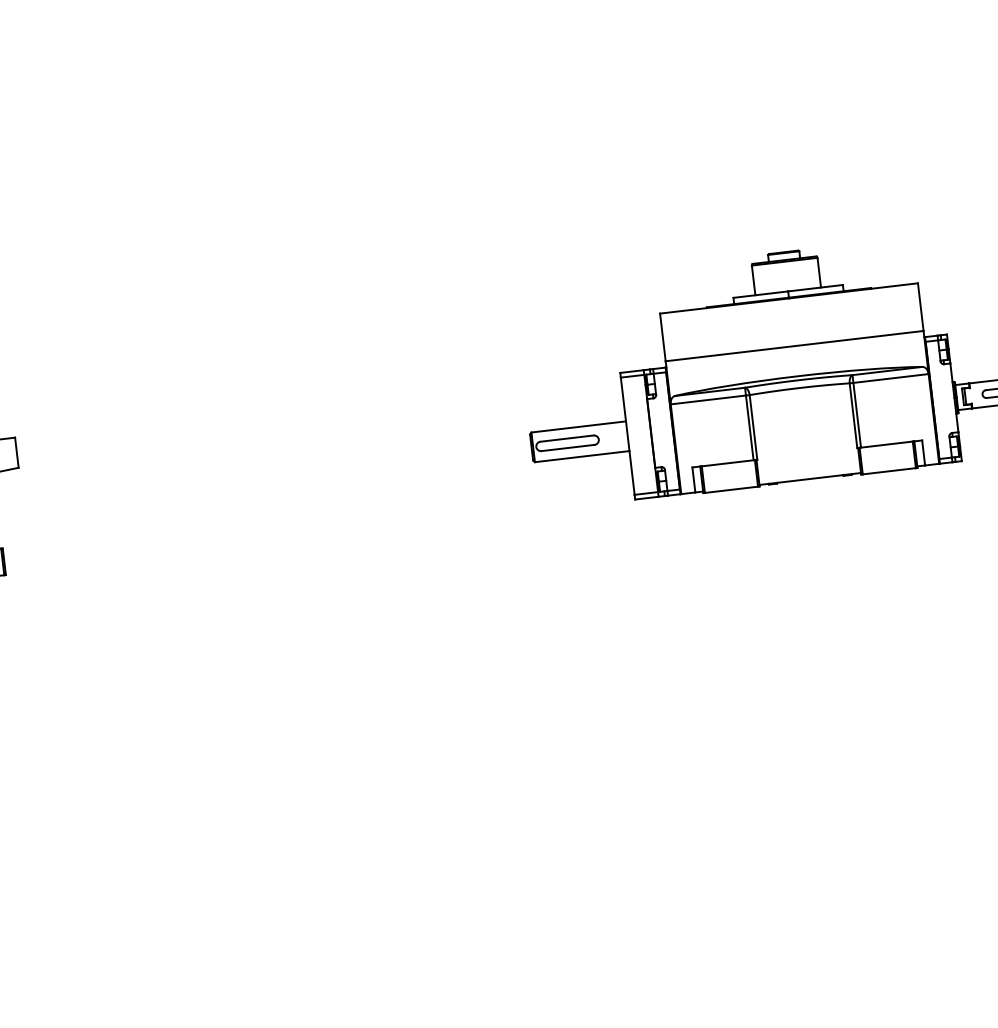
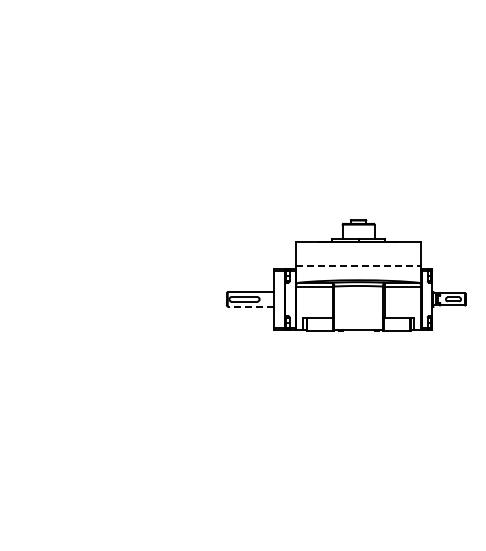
line: (794, 345) -> (358, 265), solid -> dashed
line: (581, 456) -> (250, 306), solid -> dashed

